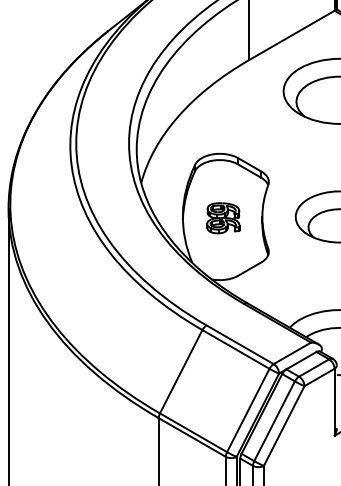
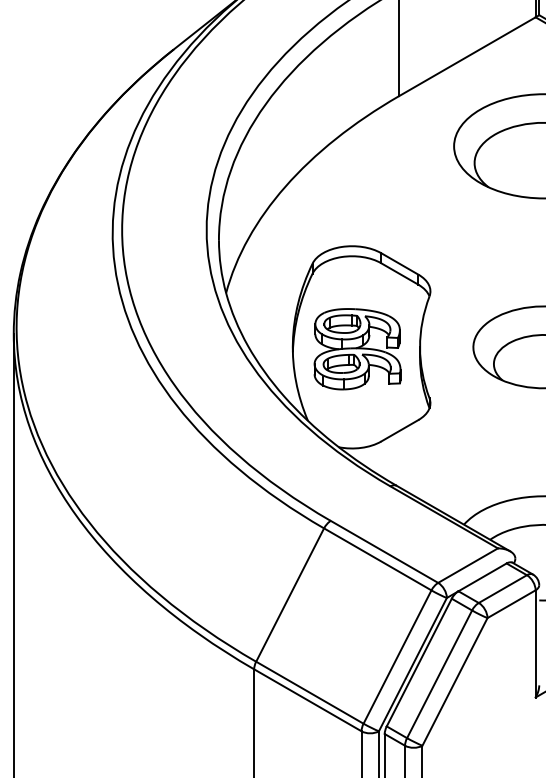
part: (223, 218) -> (357, 349), size x1.67

